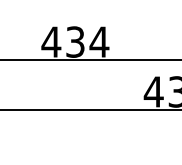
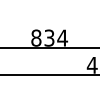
text: (49, 40) -> (35, 37), 434 -> 834

